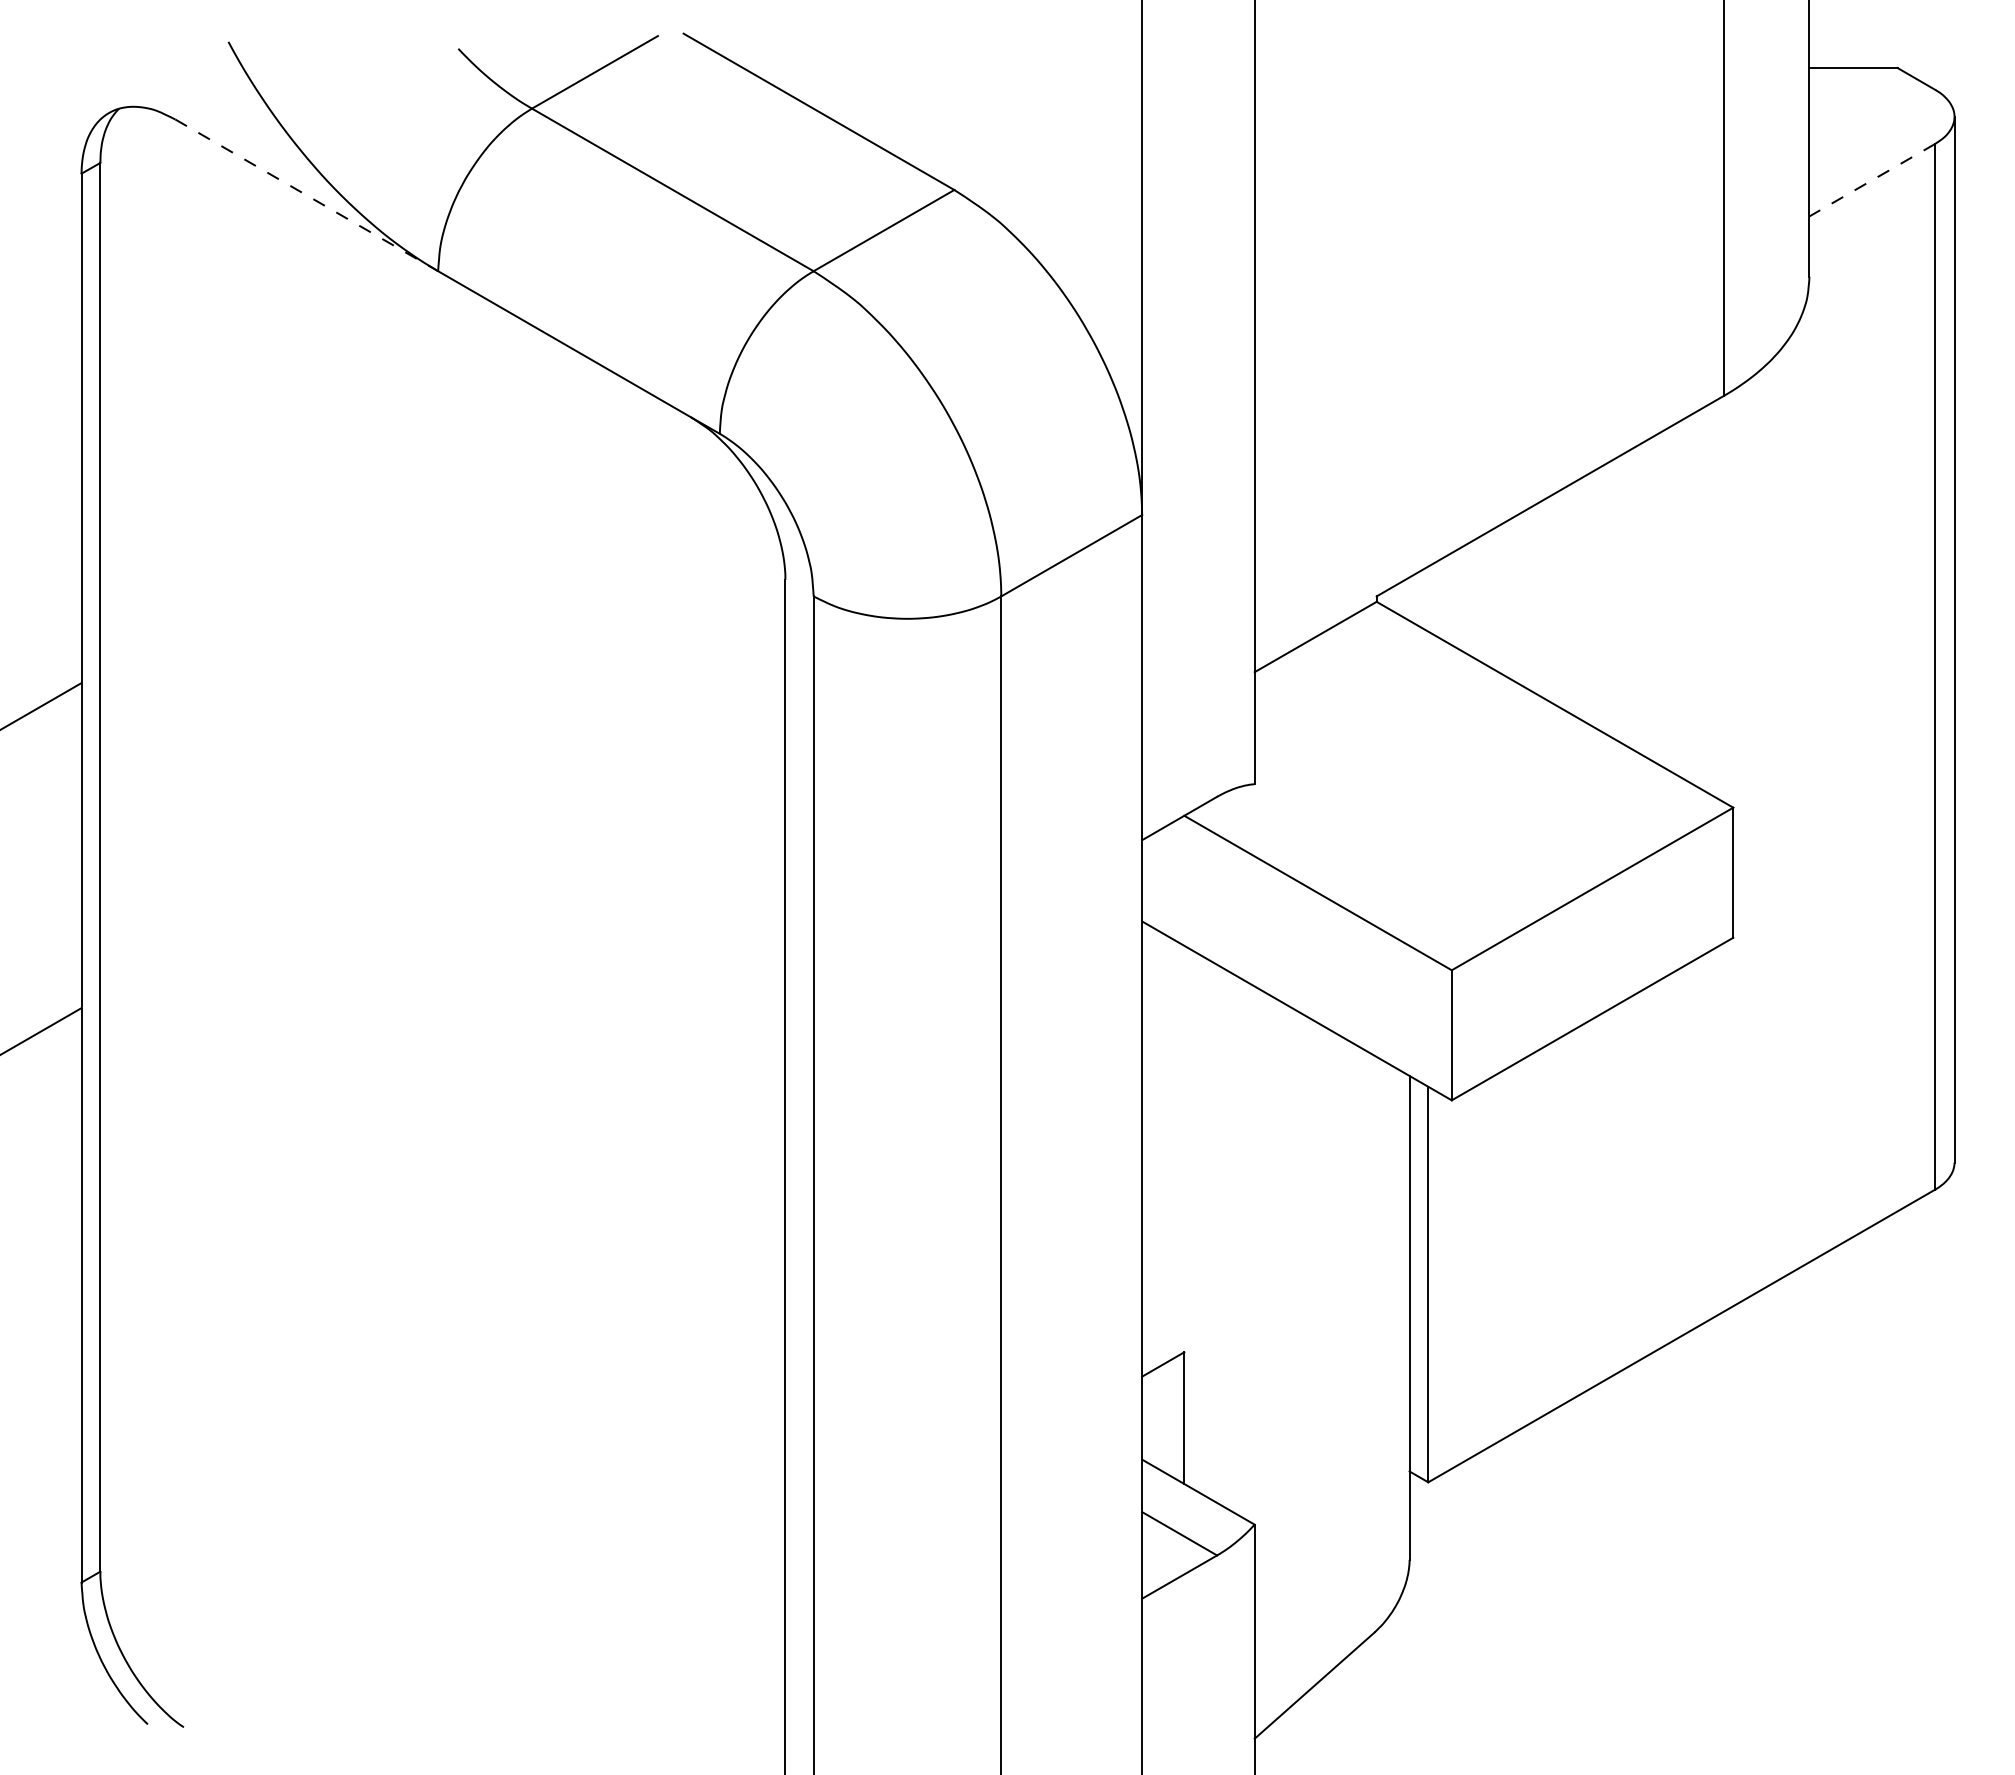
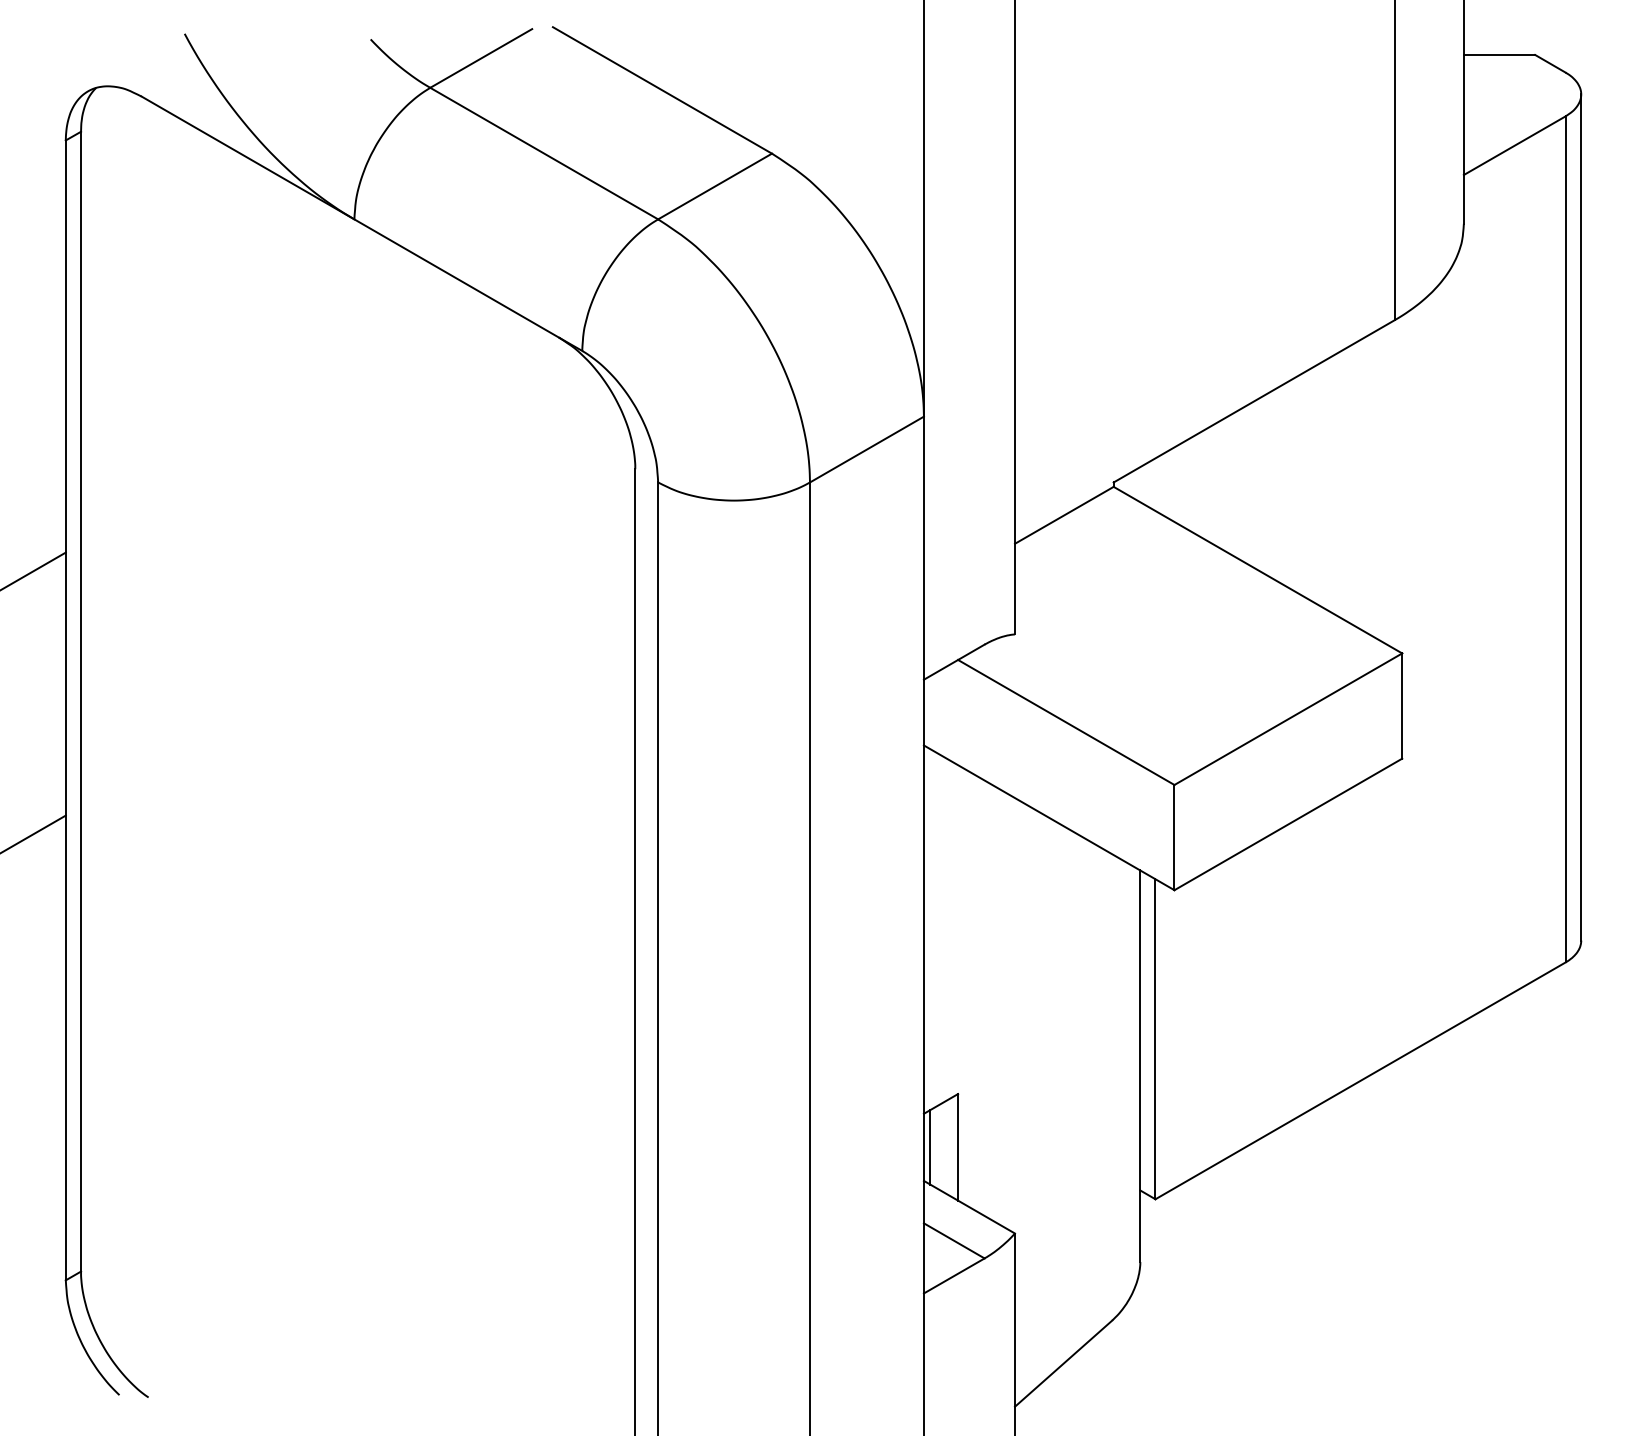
line: (1872, 180) -> (1514, 145), dashed -> solid
line: (306, 195) -> (247, 158), dashed -> solid
line: (1149, 1418) -> (929, 1147), added

